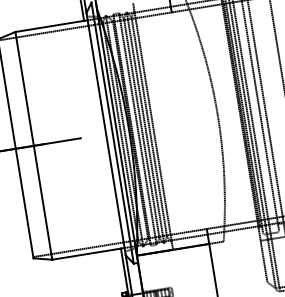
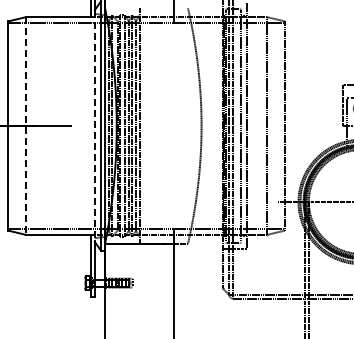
line: (105, 134) -> (94, 126), solid -> dashed
line: (33, 146) -> (25, 126), solid -> dashed

